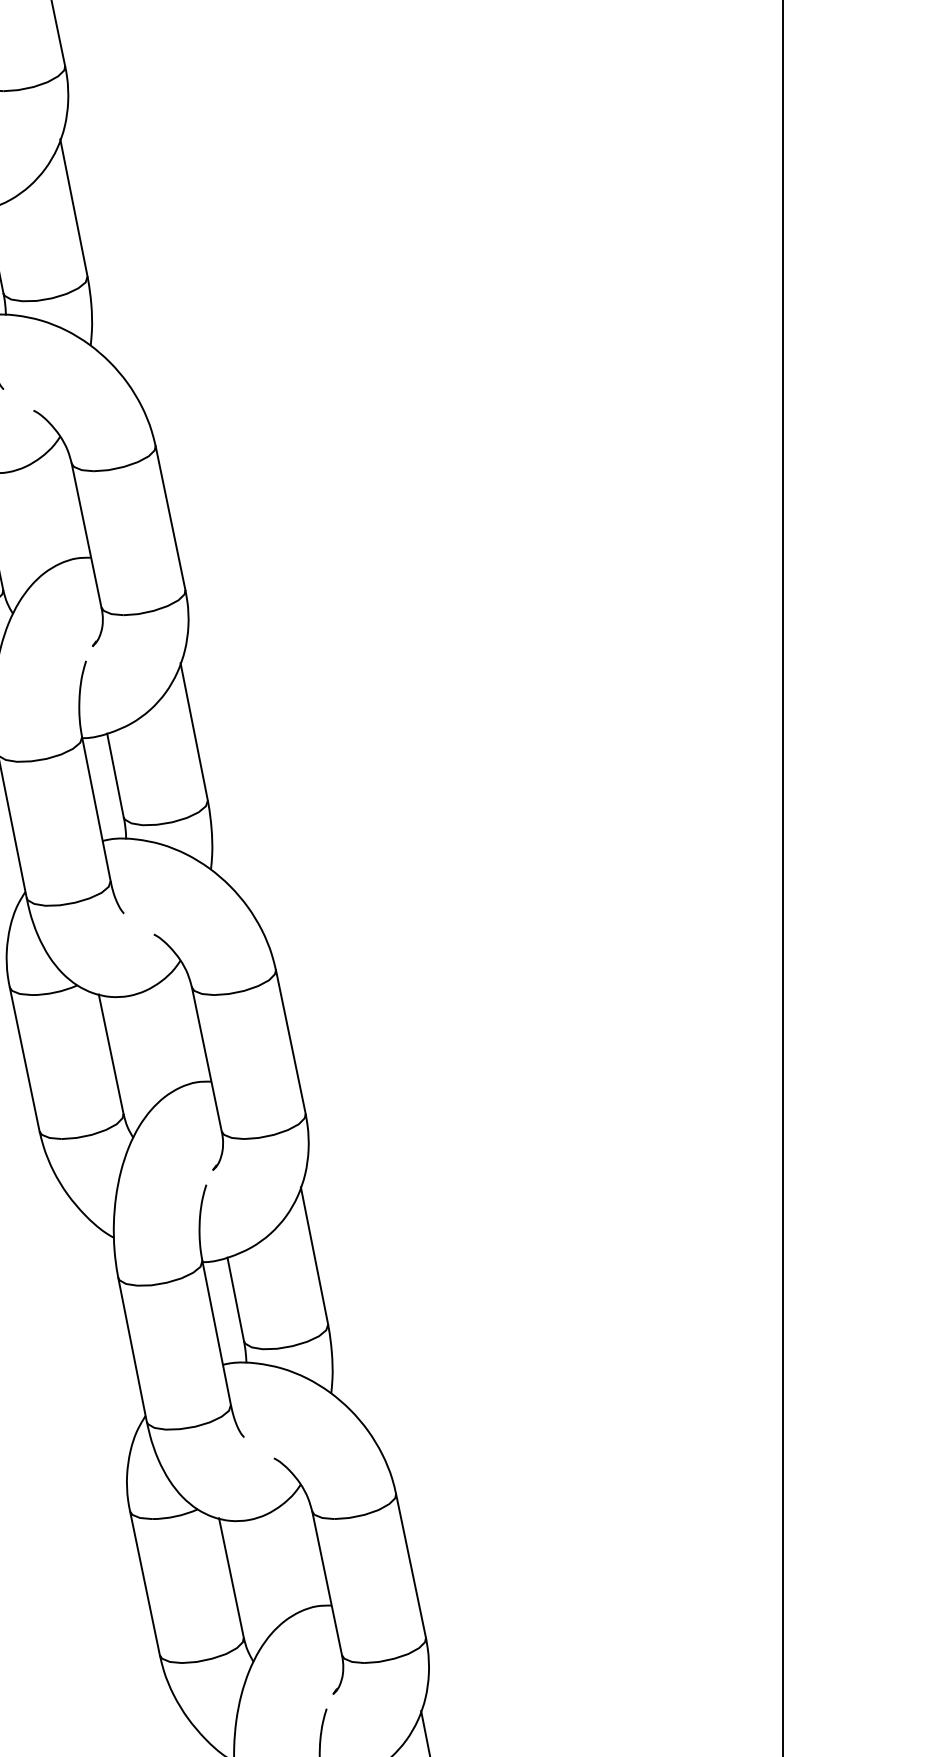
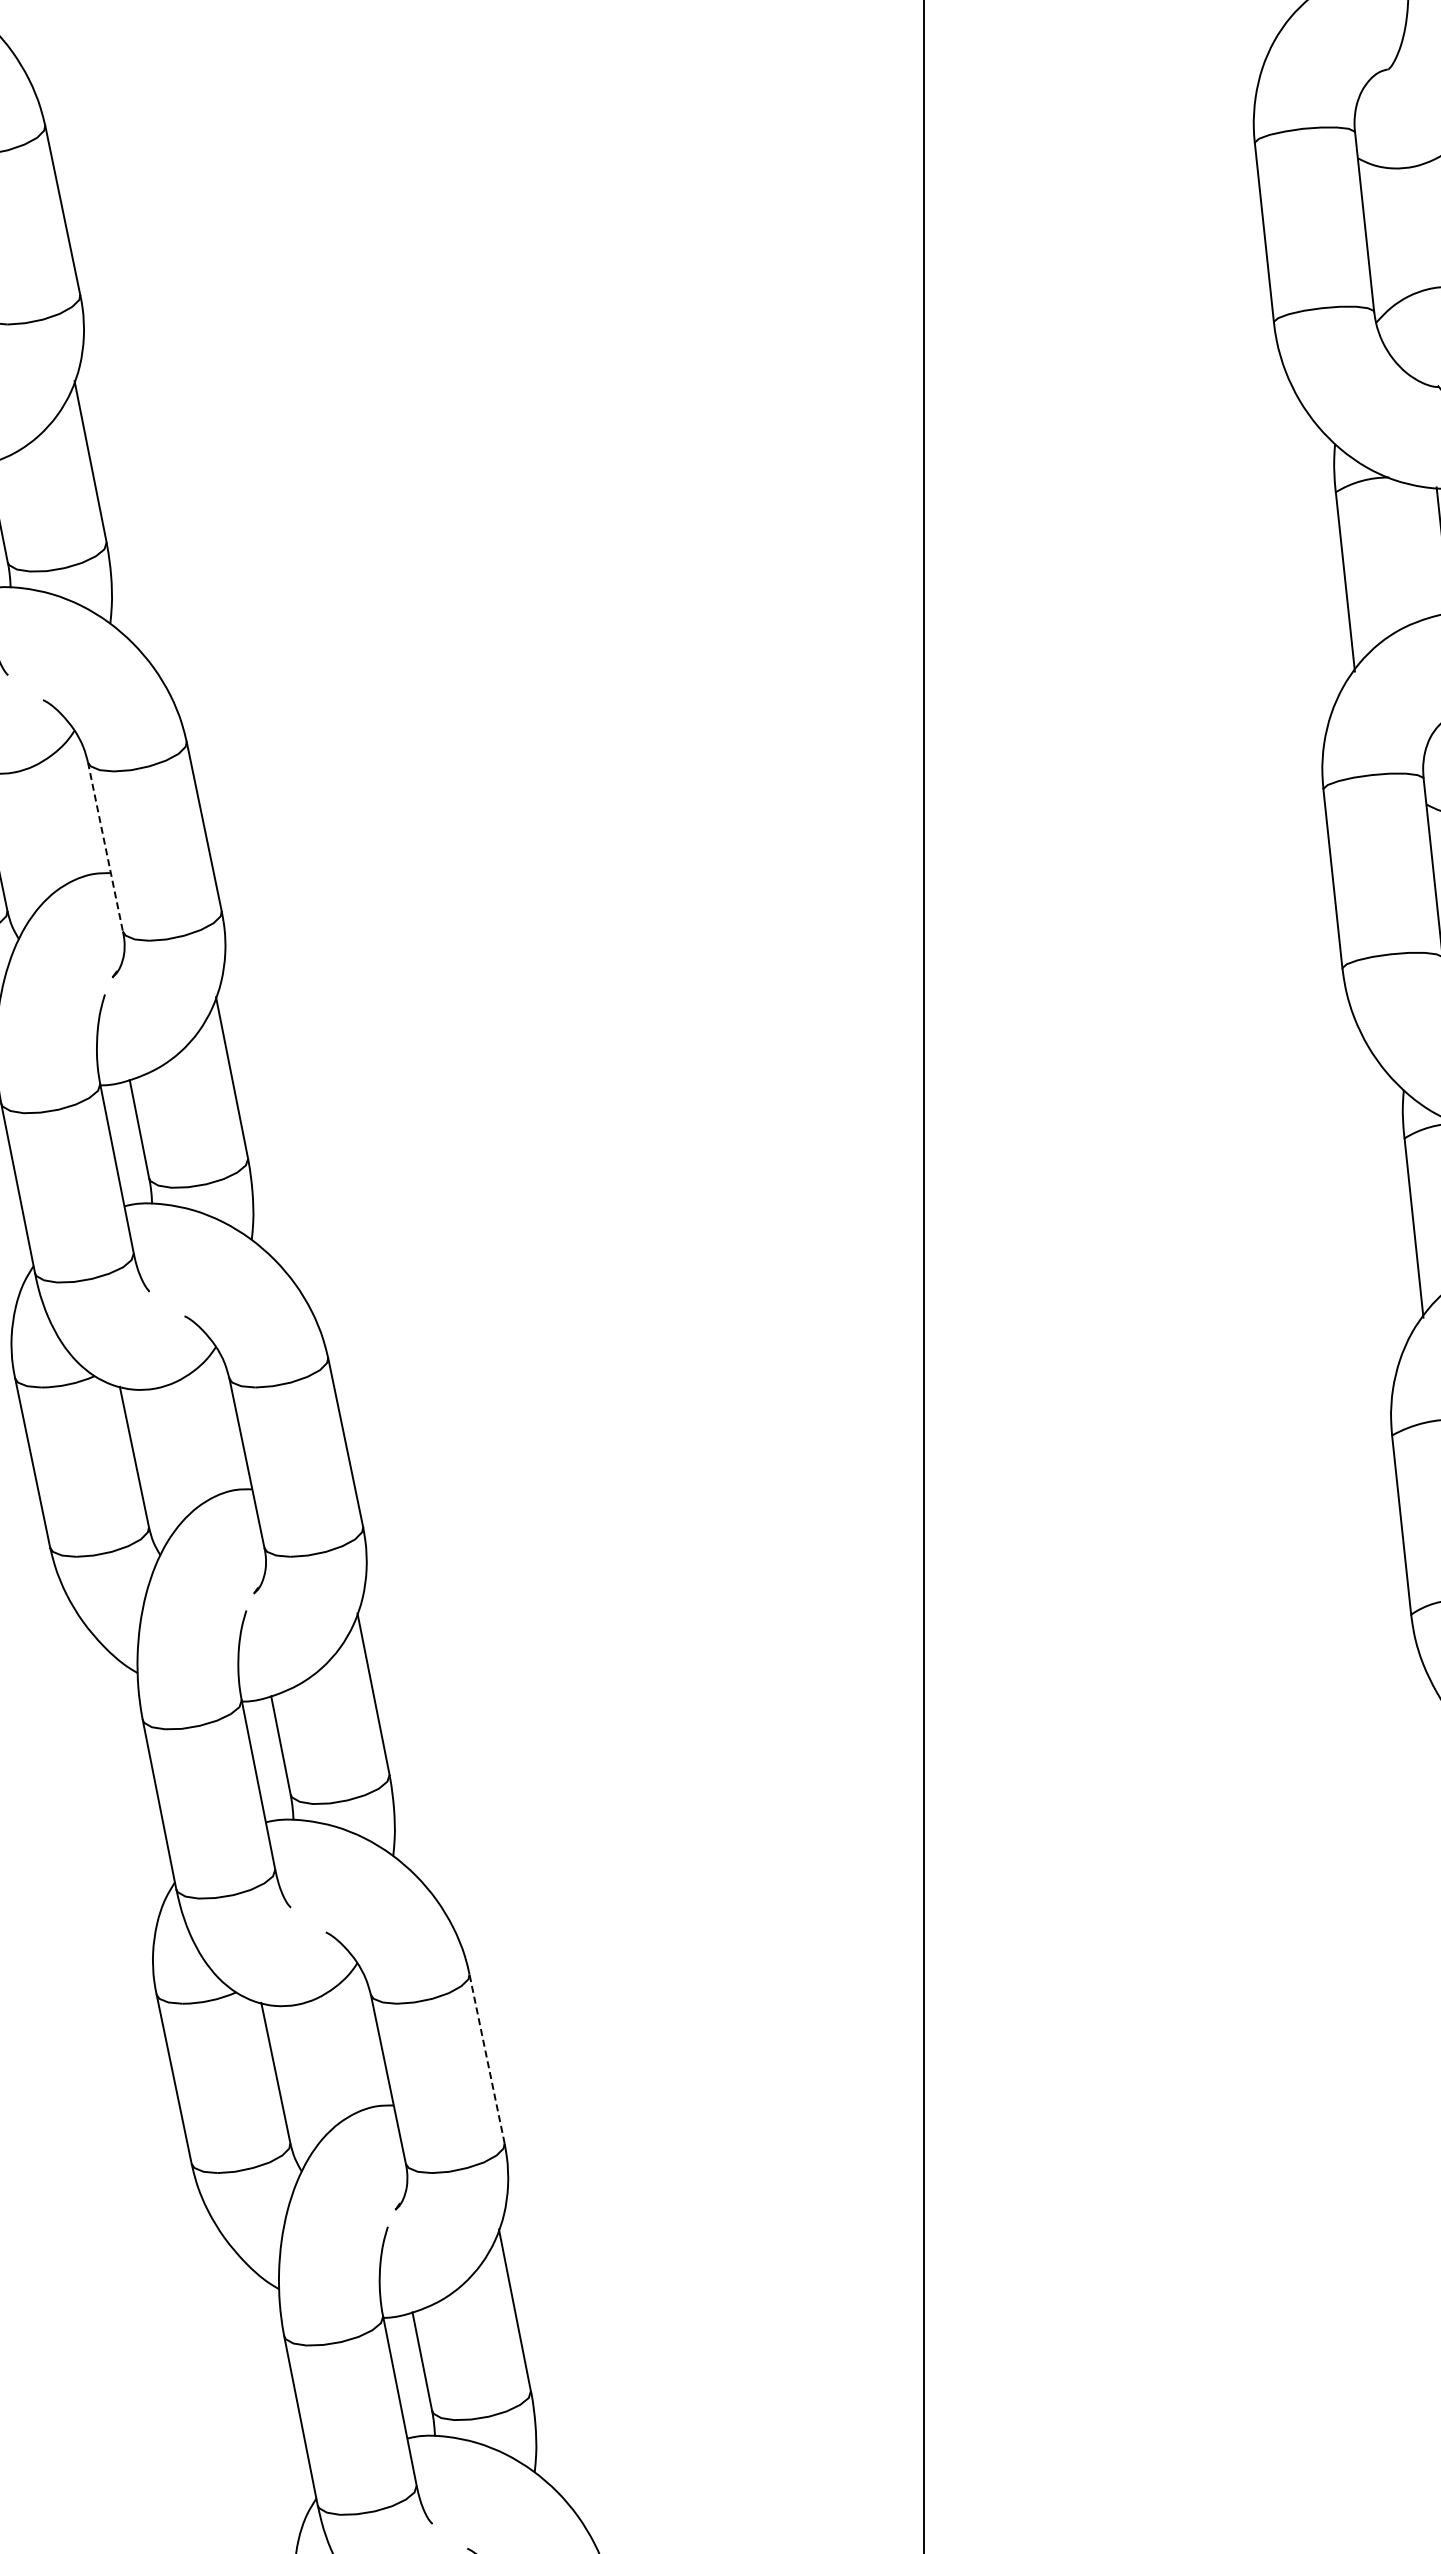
line: (86, 535) -> (105, 847), solid -> dashed
line: (410, 1565) -> (486, 2058), solid -> dashed

